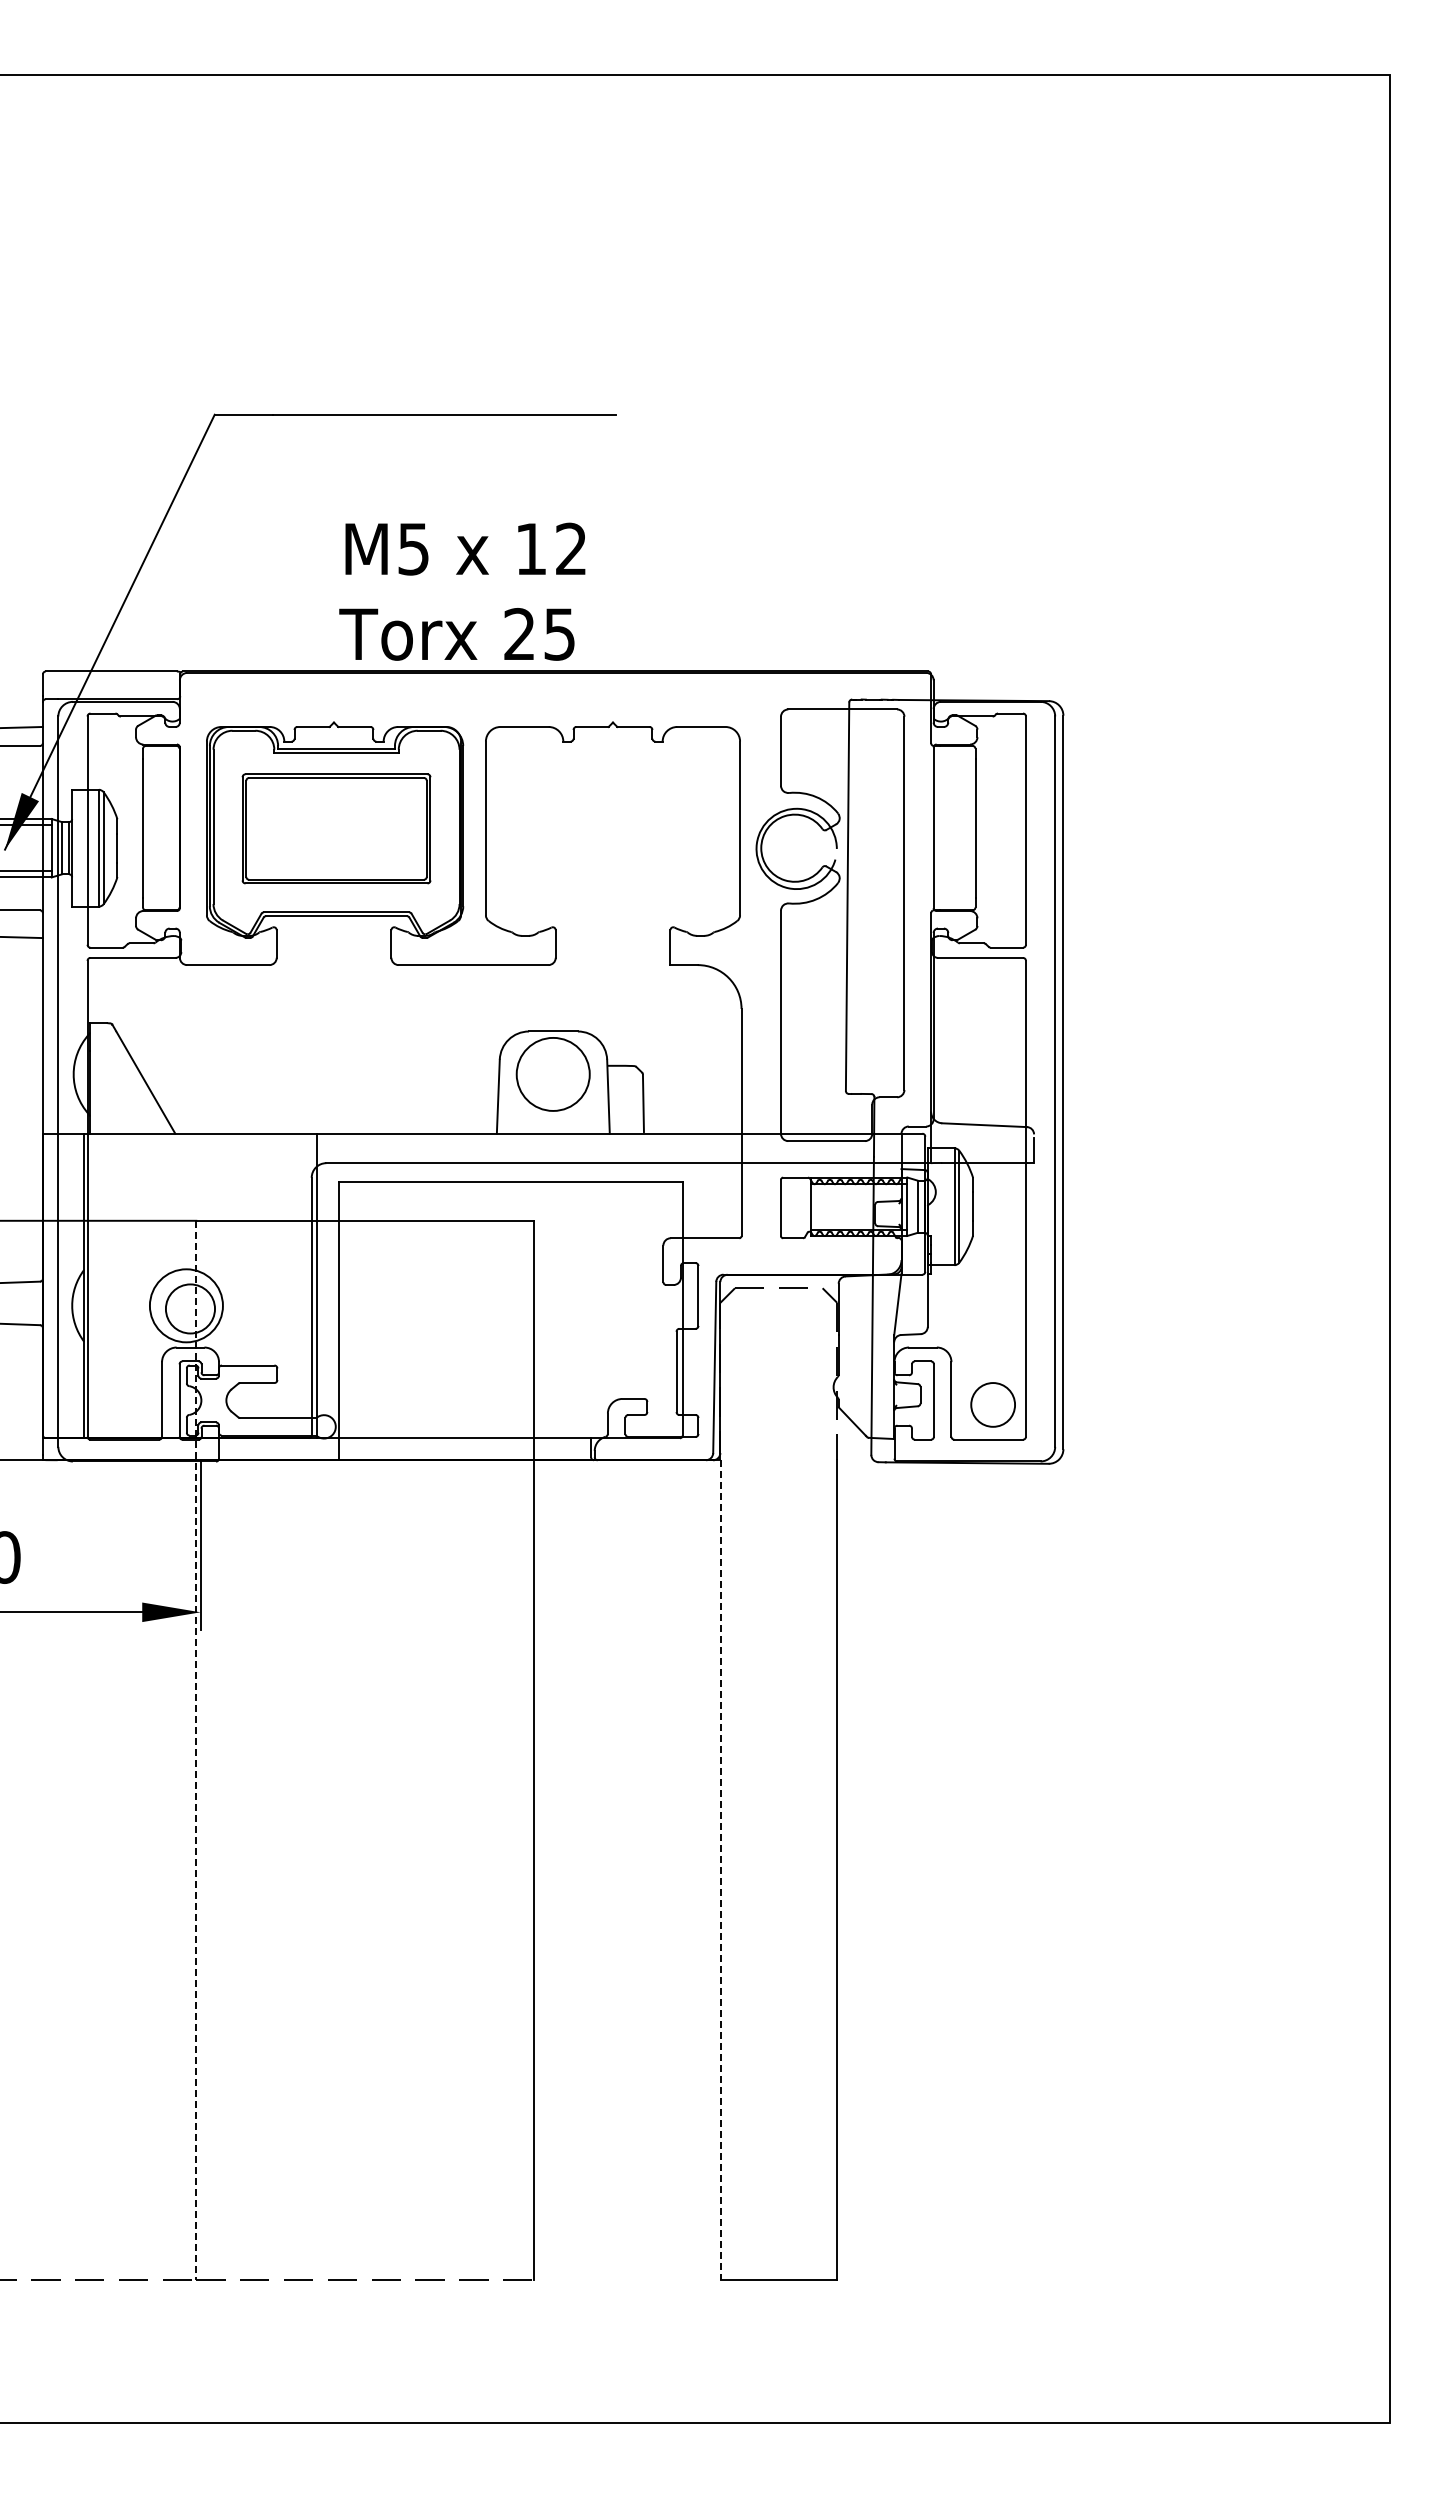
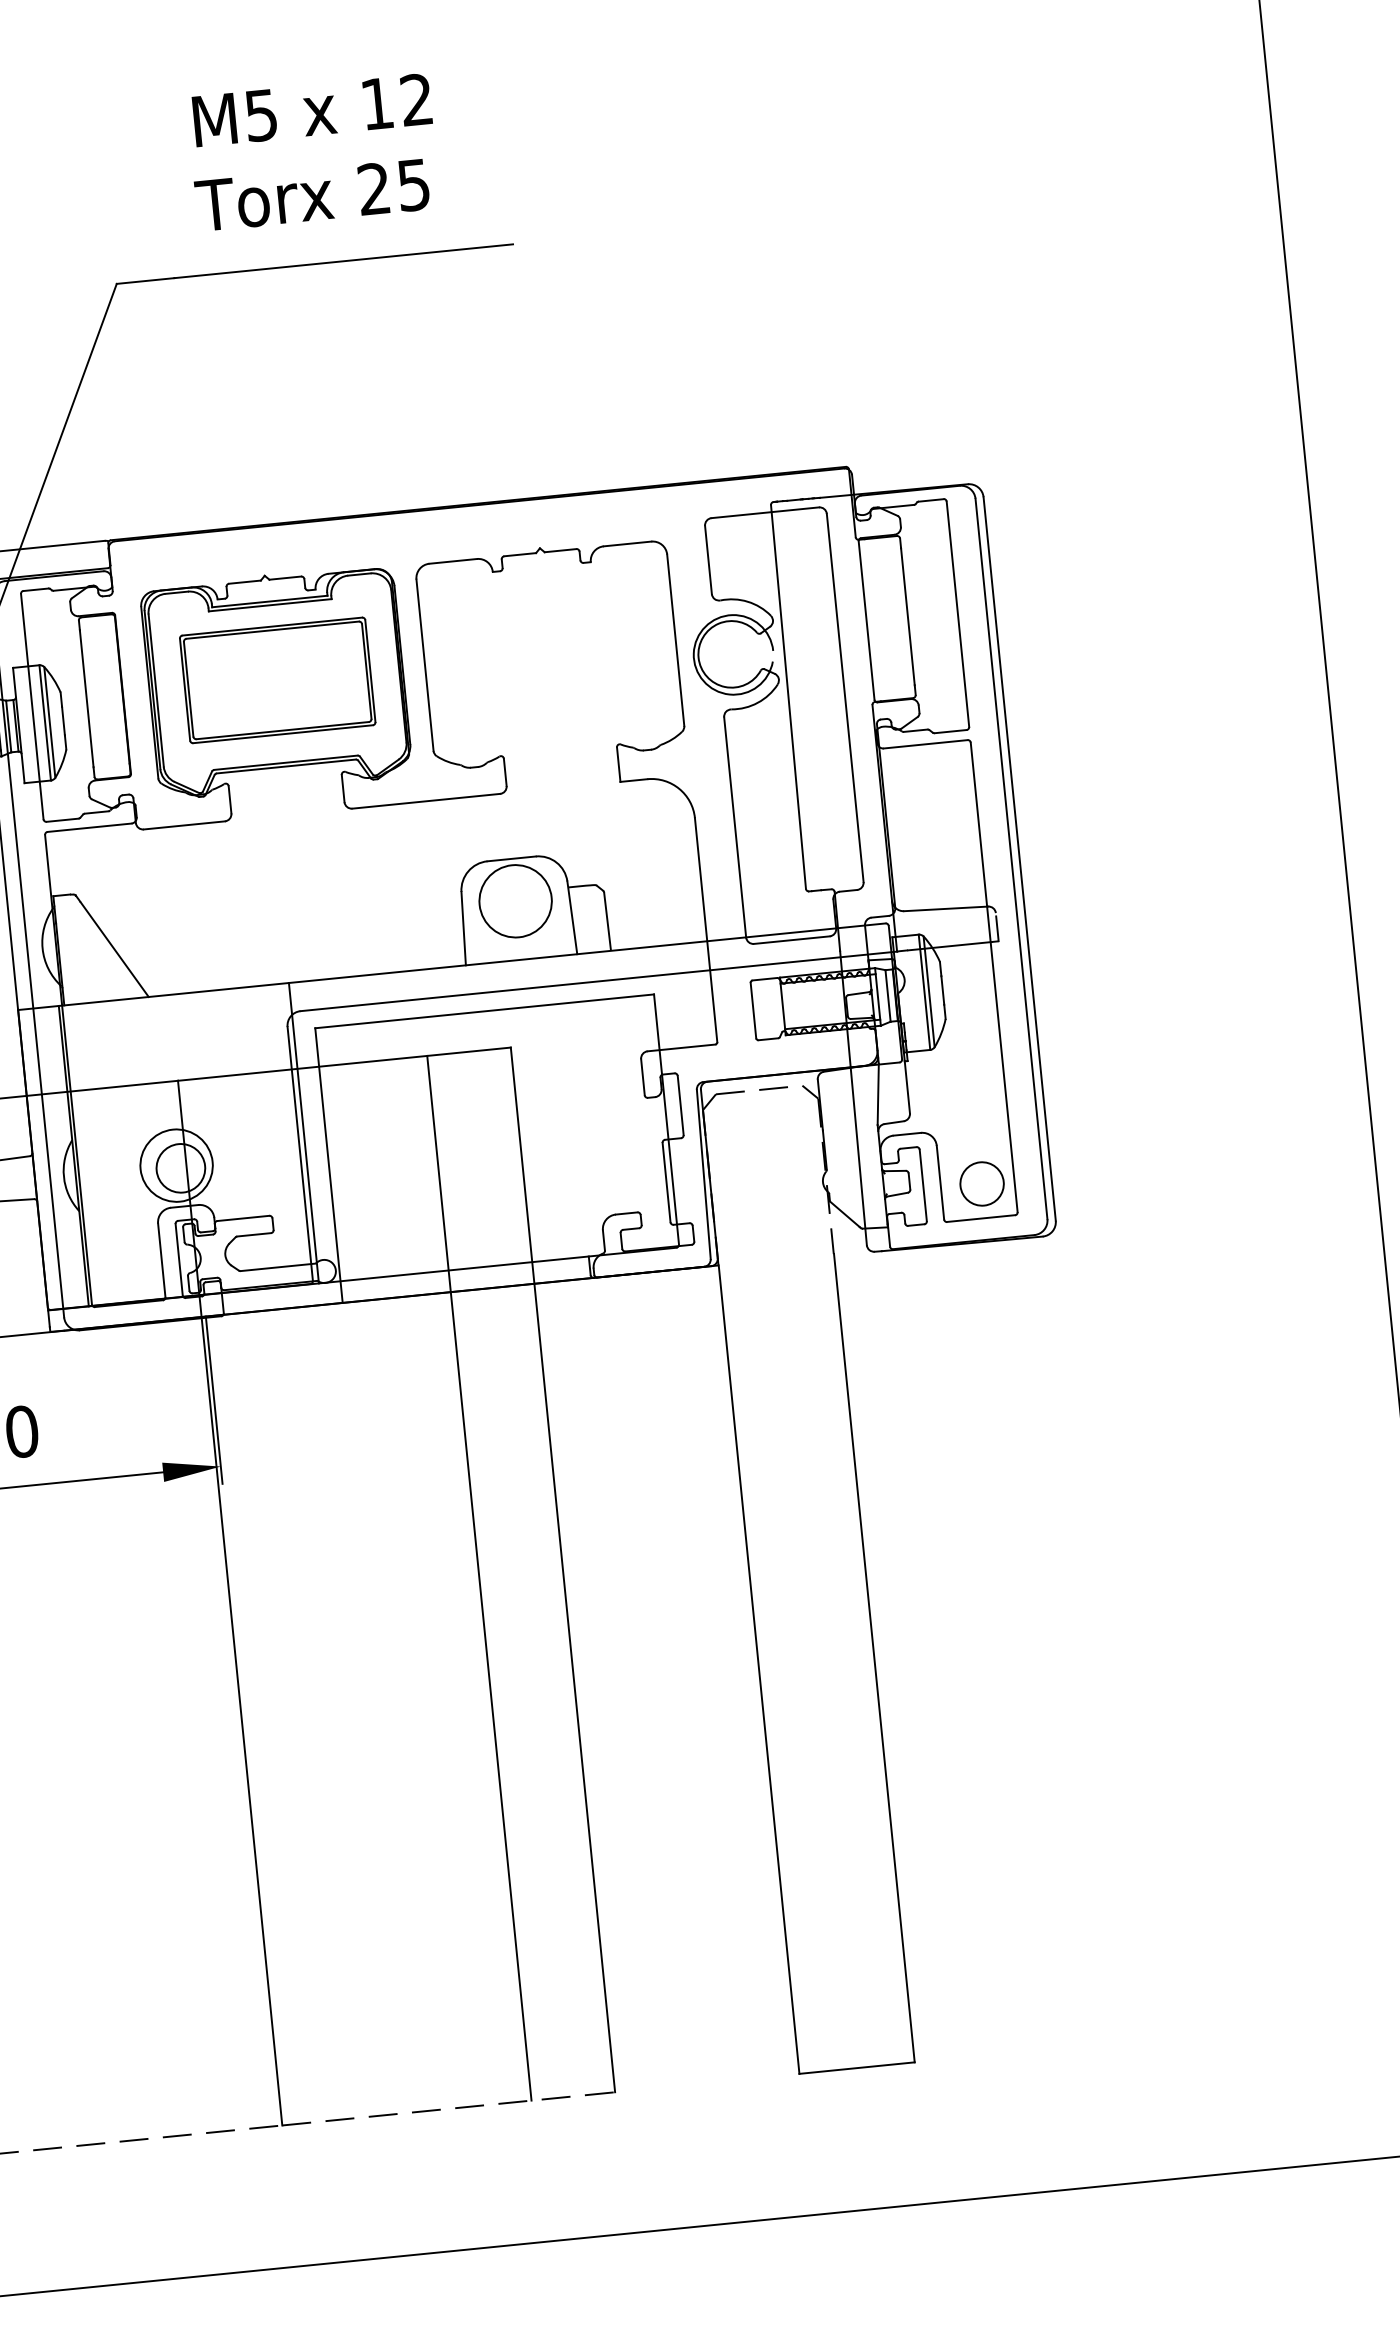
text: (462, 591) -> (313, 152), moved
line: (449, 1749) -> (479, 1577), added
line: (196, 1750) -> (230, 1603), dashed -> solid
line: (720, 1870) -> (759, 1670), dashed -> solid

